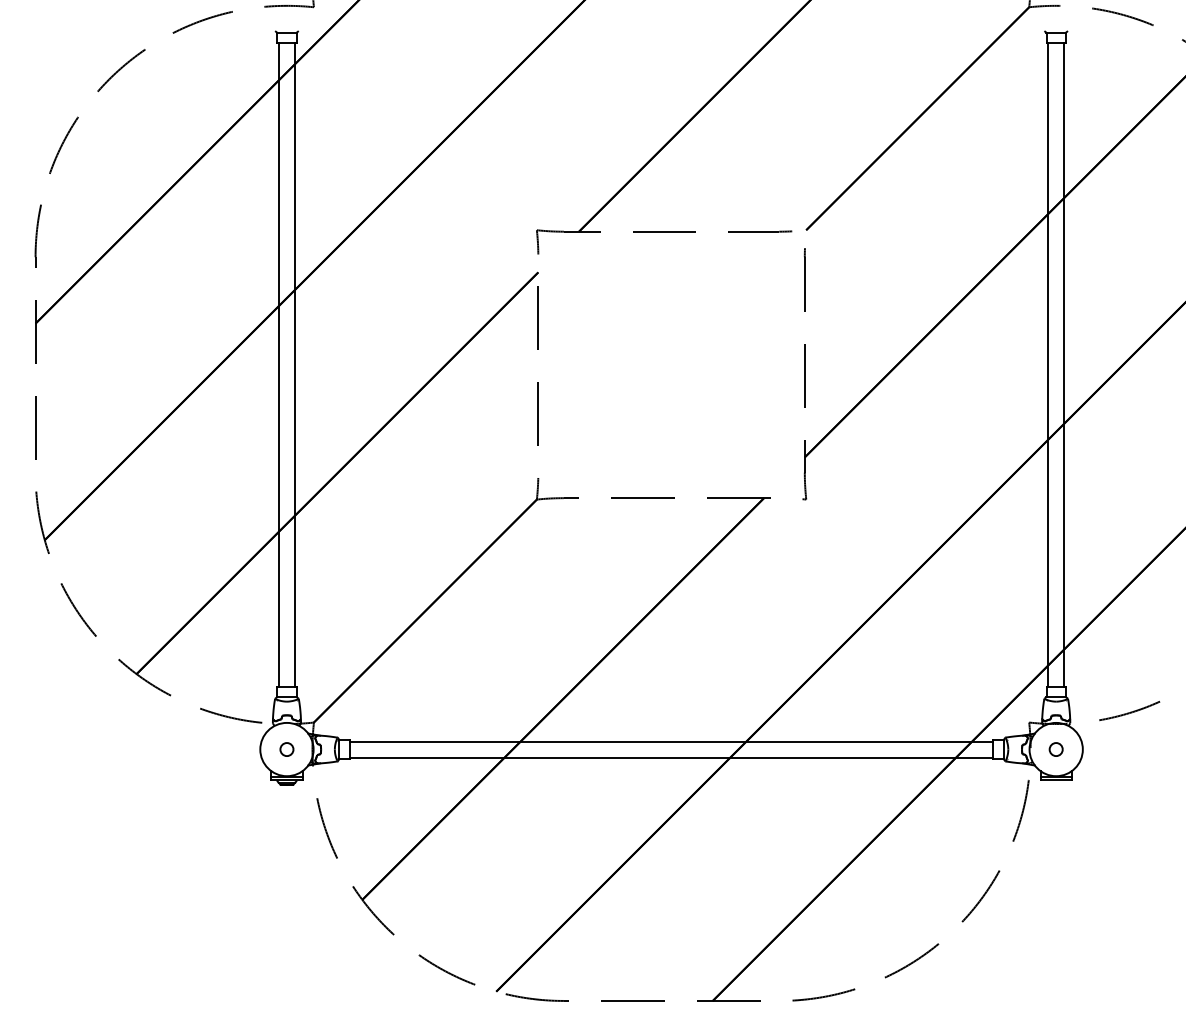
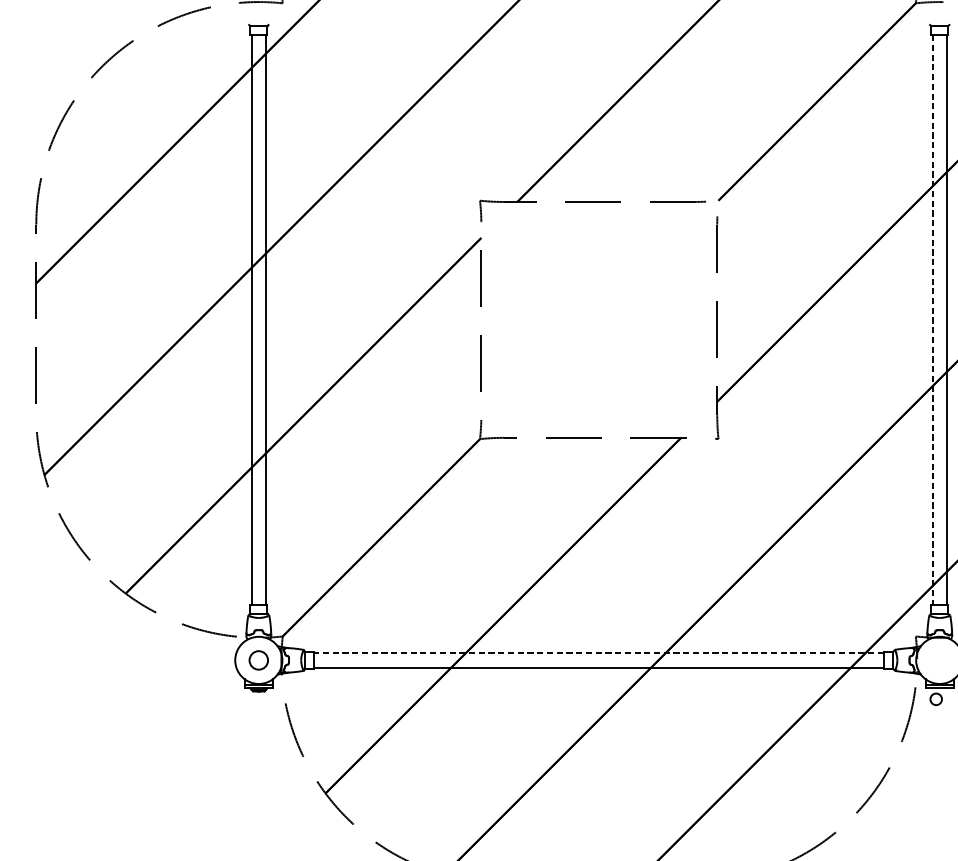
line: (1048, 364) -> (932, 319), solid -> dashed
line: (671, 741) -> (599, 653), solid -> dashed
circle: (286, 749) -> (258, 660), size x1.6
circle: (1055, 749) -> (935, 699), moved

